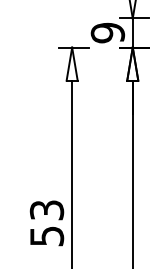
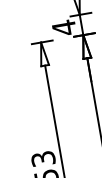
text: (107, 32) -> (63, 27), 9 -> 4

